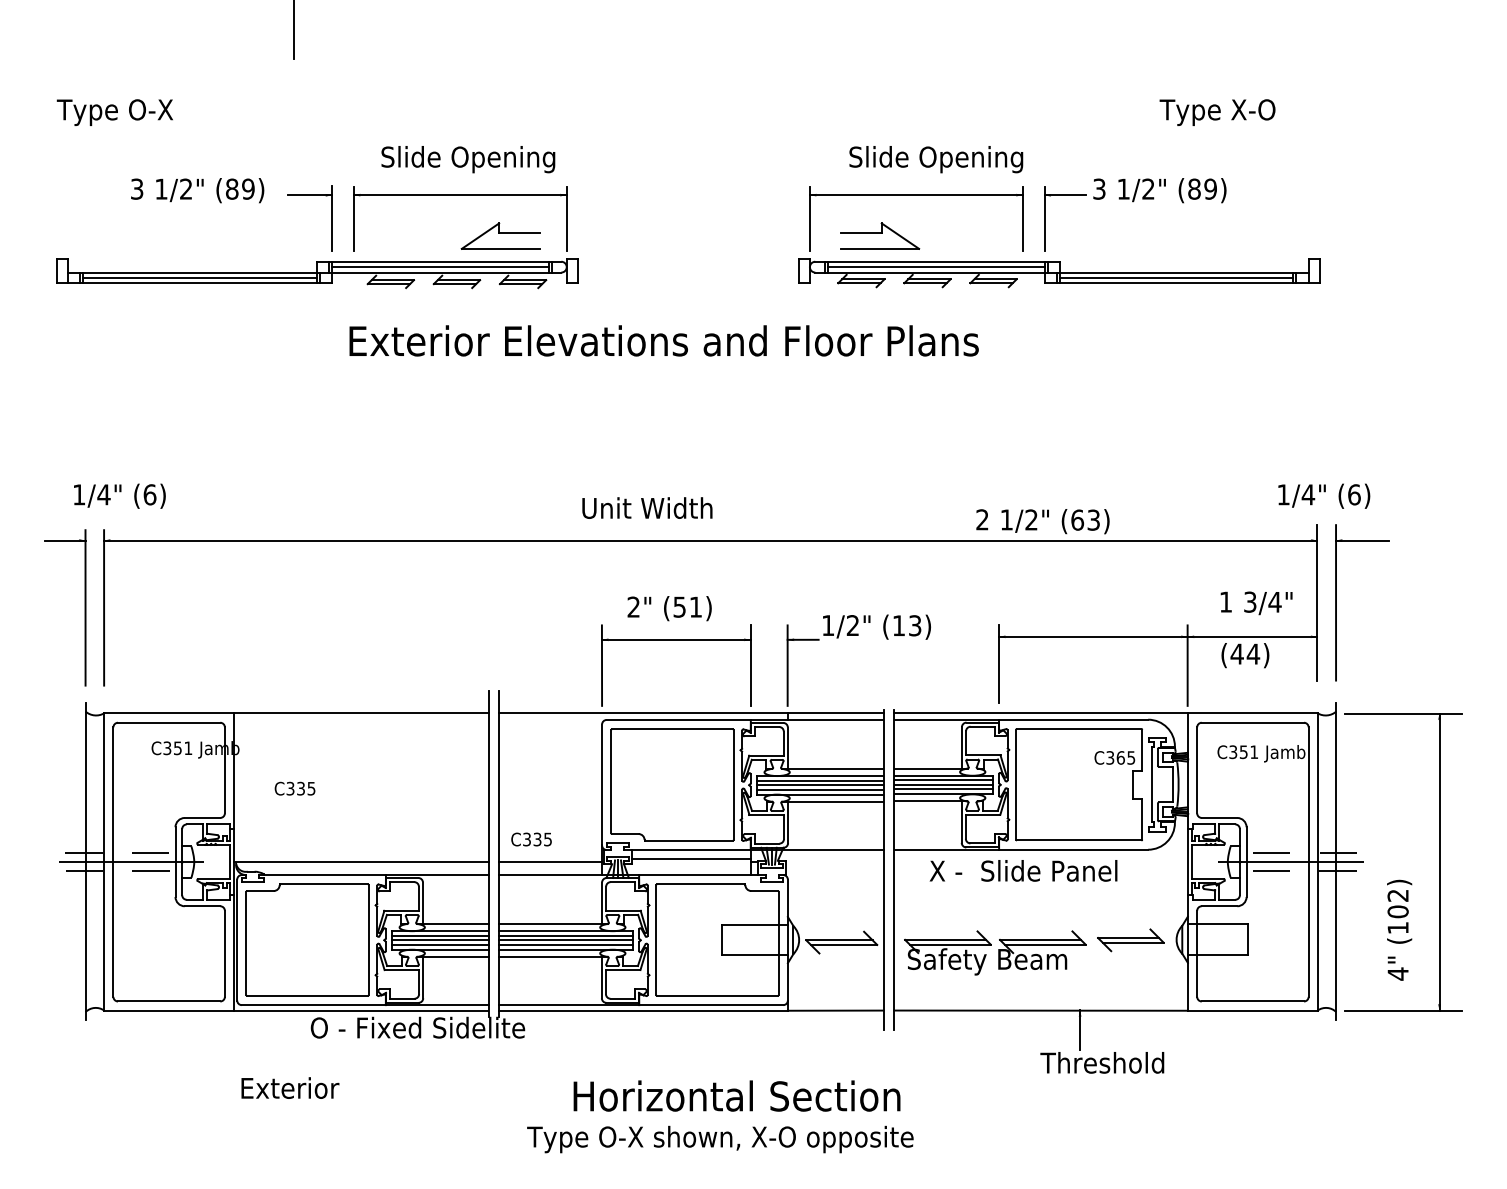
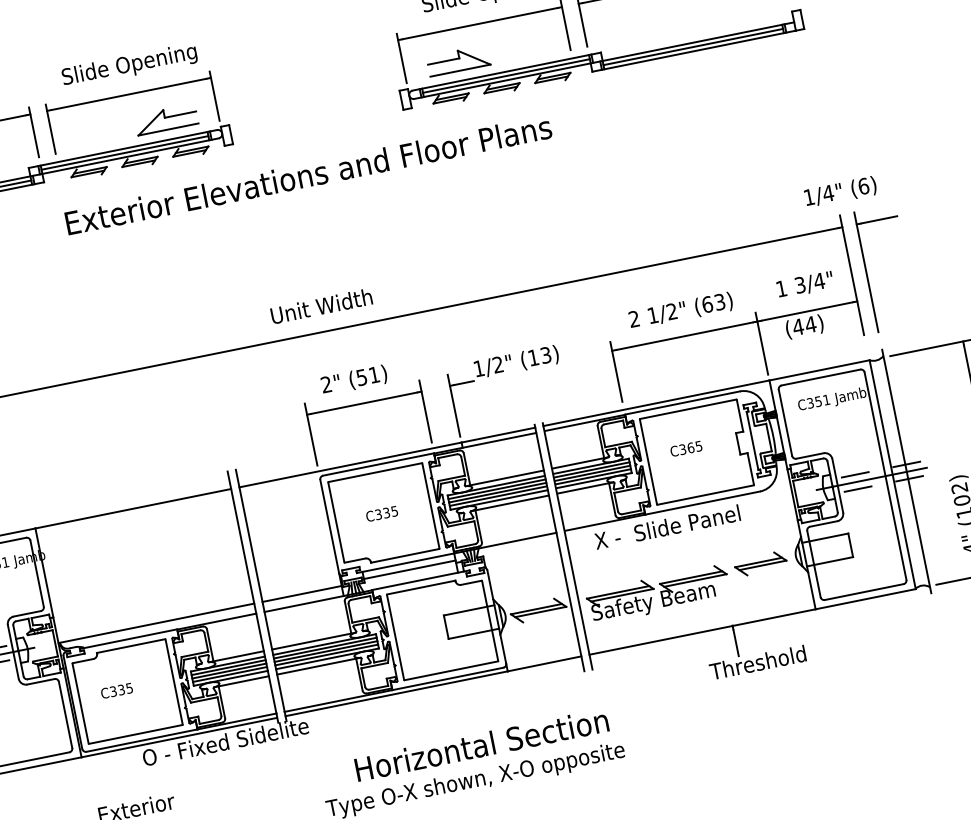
text: (1042, 521) -> (680, 311), moved
text: (1114, 757) -> (686, 448), moved
text: (294, 788) -> (116, 690), moved
text: (531, 839) -> (381, 513), moved

